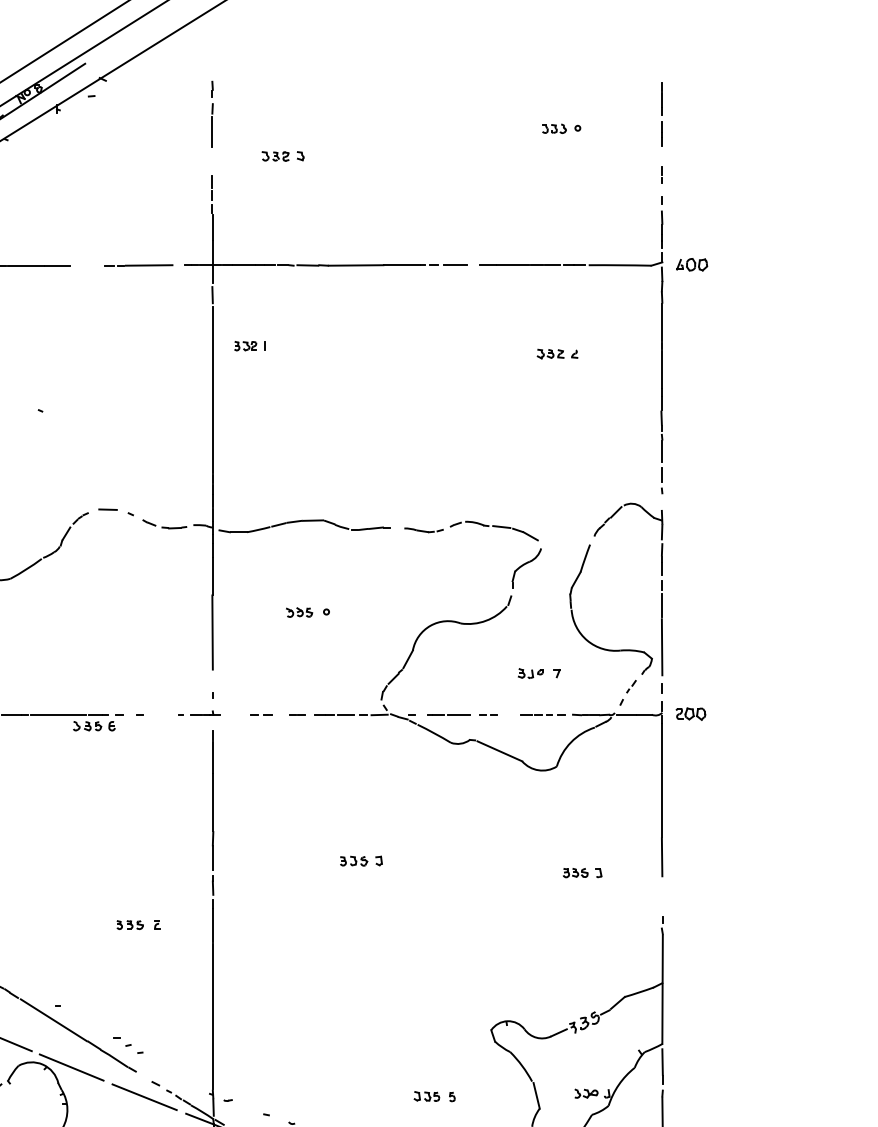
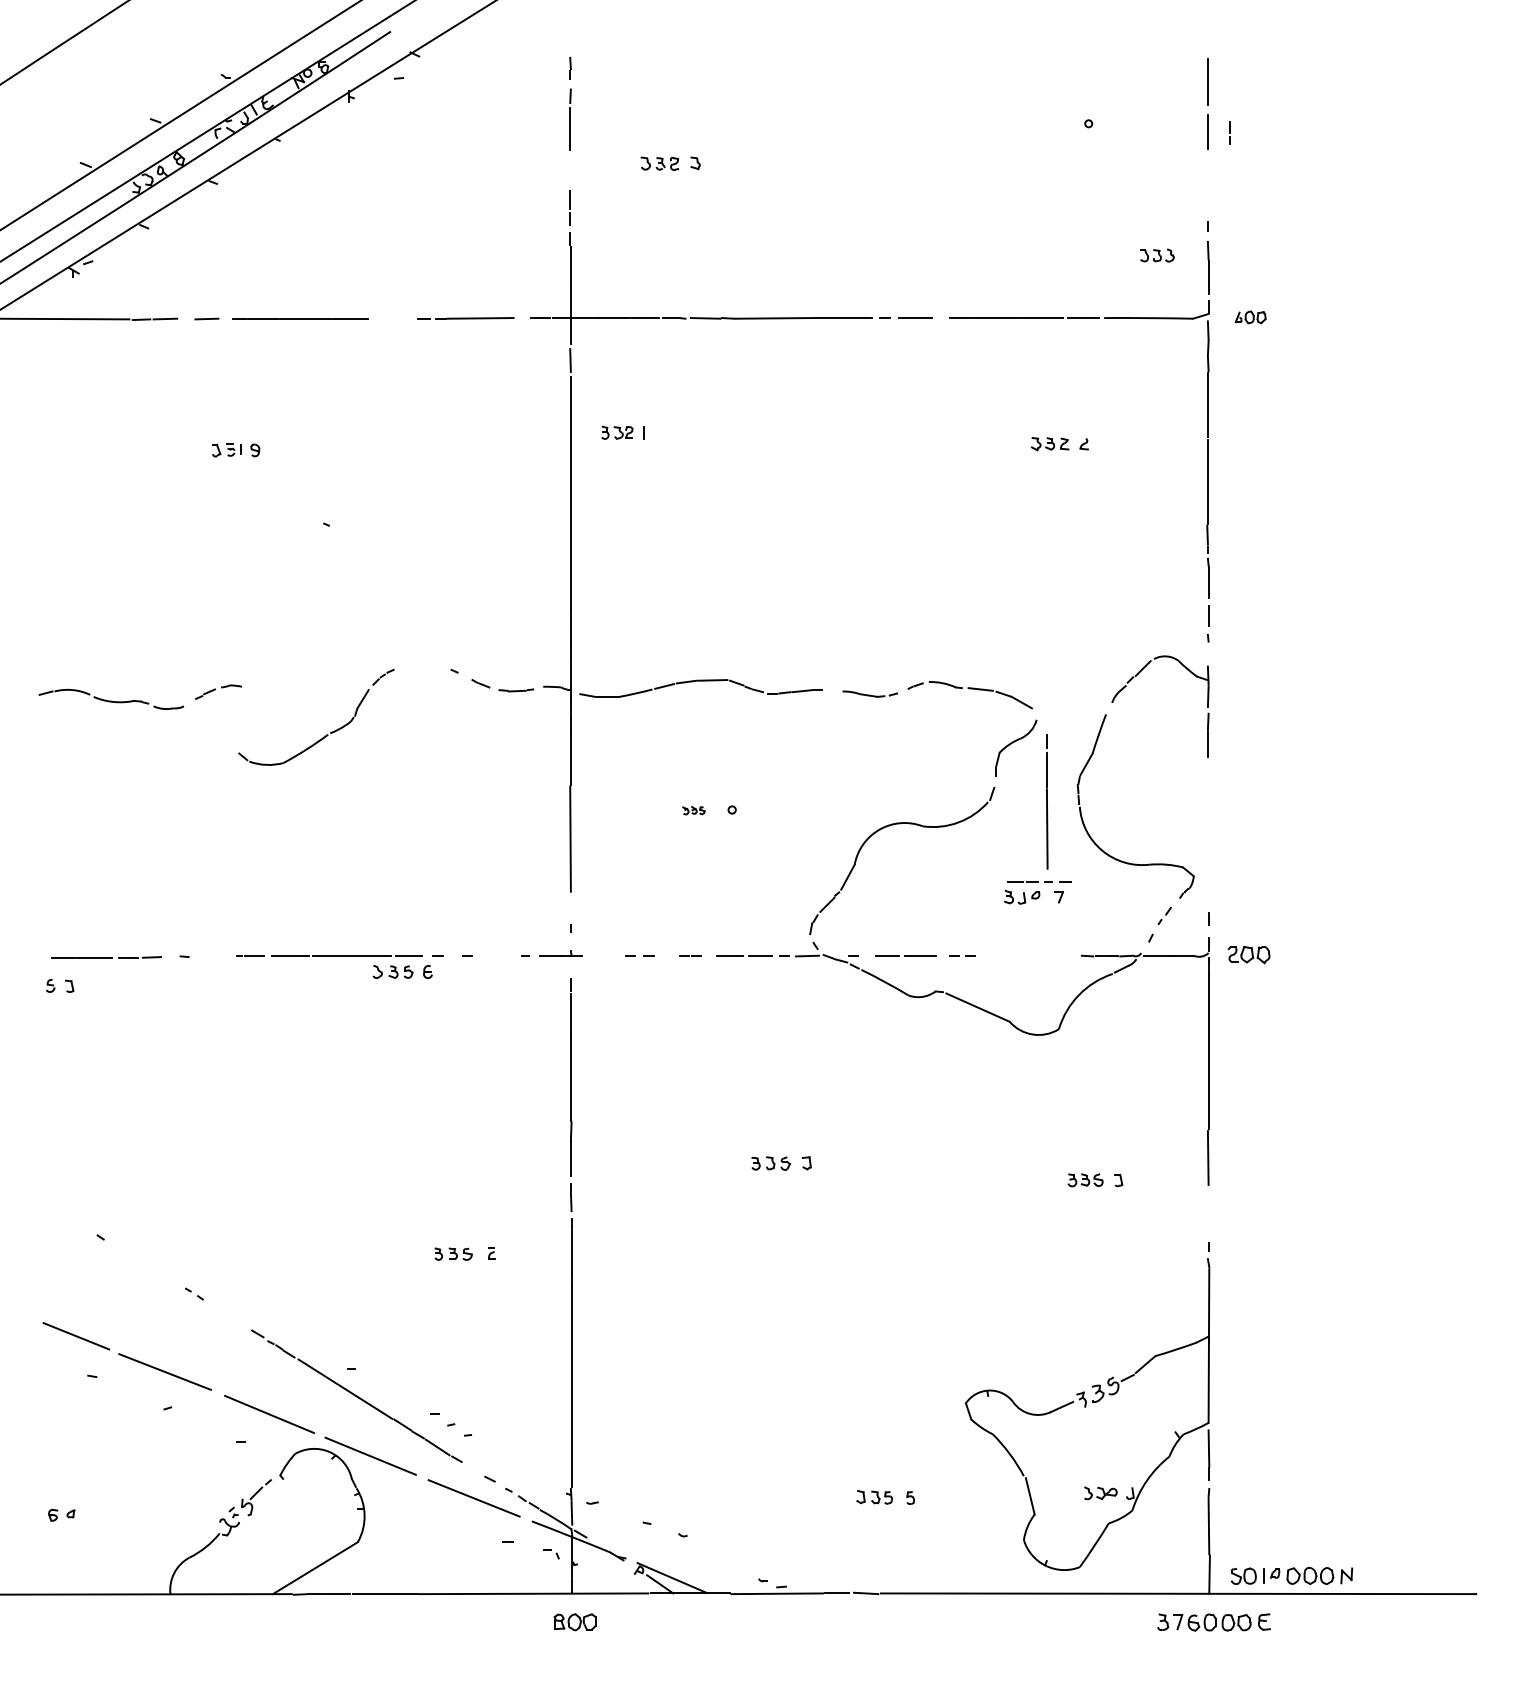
part: (554, 128) -> (1157, 255), moved
line: (661, 174) -> (1229, 132), moved
part: (691, 264) -> (1250, 317), size x0.7
line: (107, 509) -> (421, 664), removed
part: (299, 612) -> (693, 810), size x0.6
line: (662, 627) -> (1047, 801), moved
line: (542, 714) -> (1038, 881), moved

